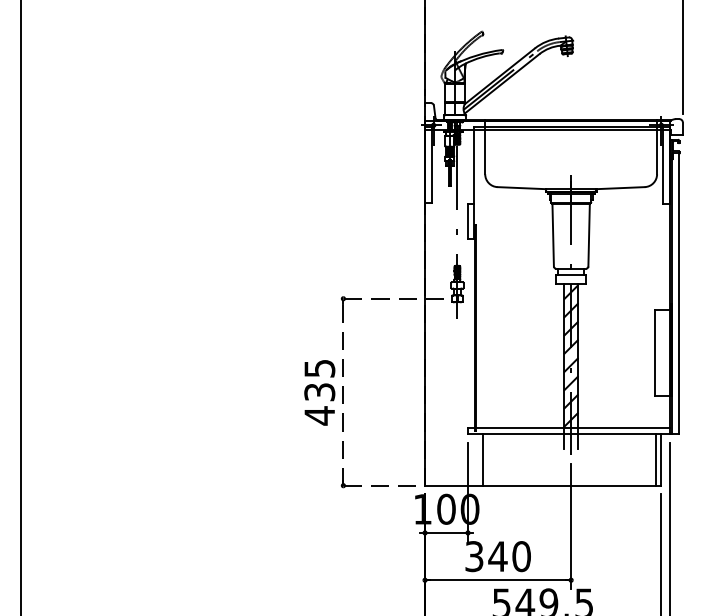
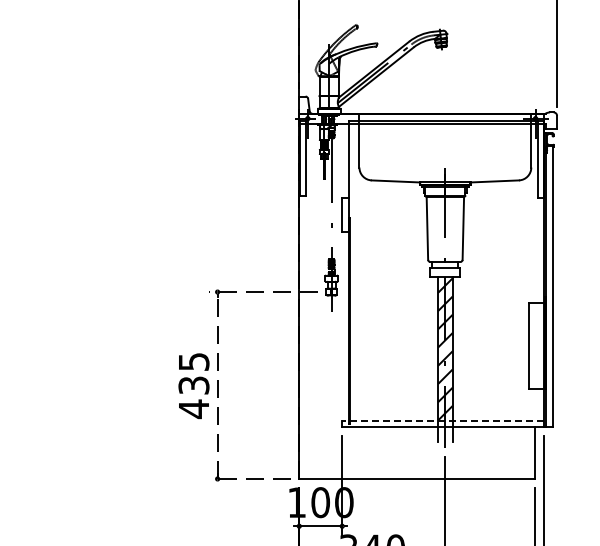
line: (569, 427) -> (443, 420), solid -> dashed
line: (482, 459) -> (356, 452), removed
line: (656, 459) -> (530, 452), removed

